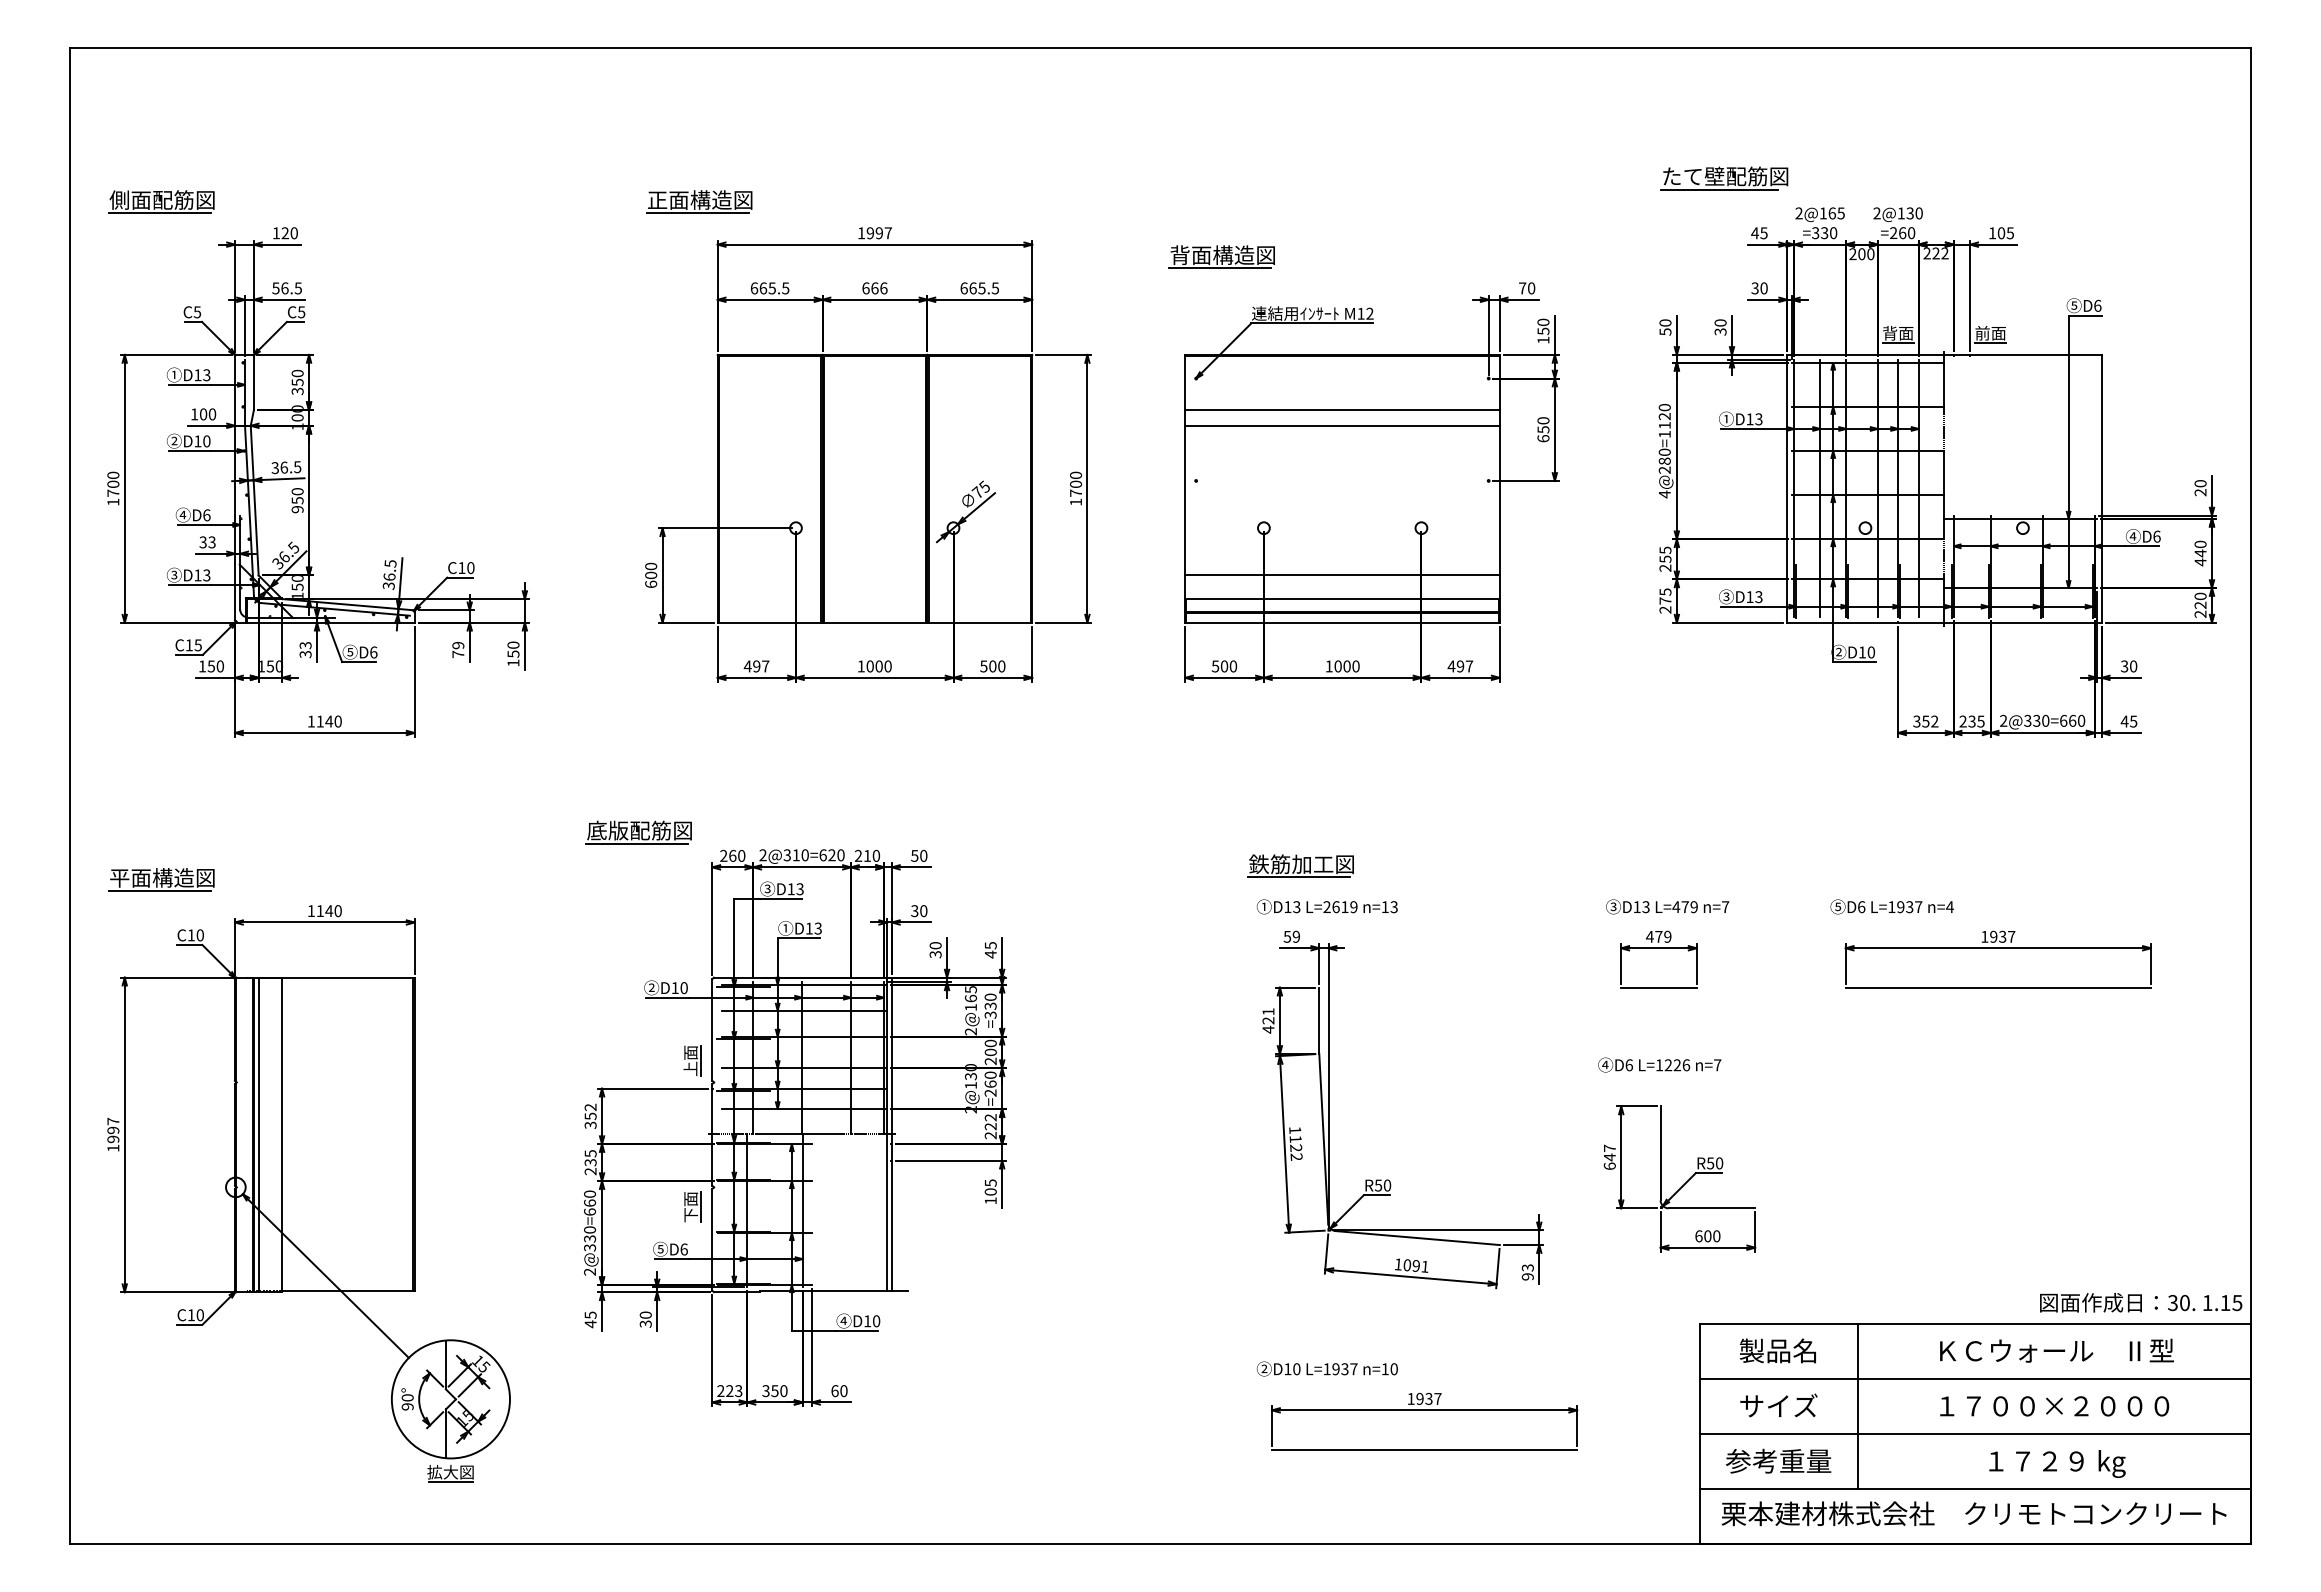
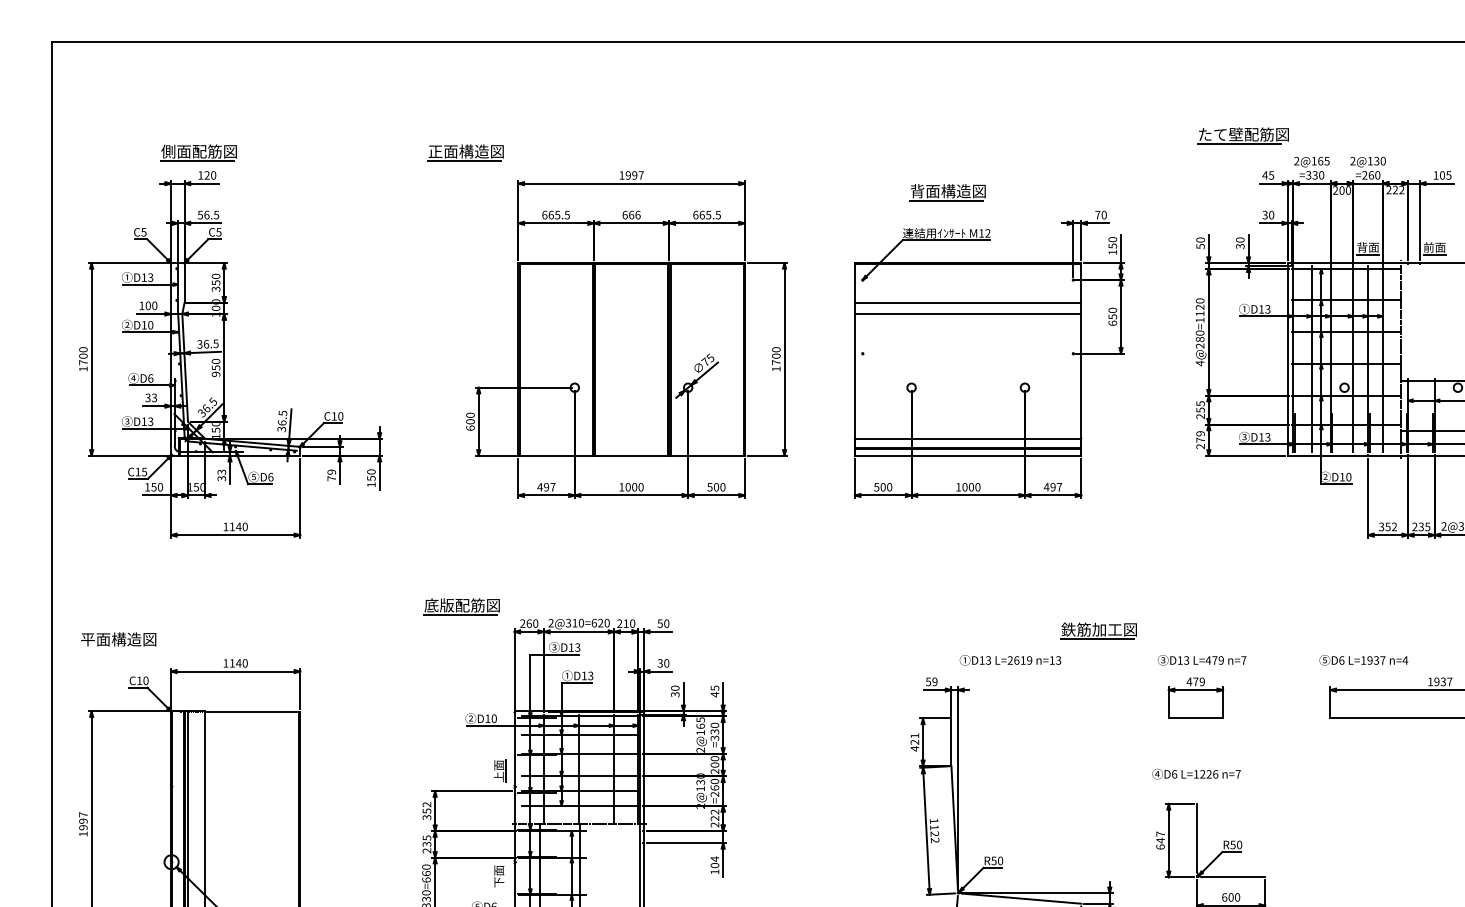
part: (161, 201) -> (198, 152), moved
part: (699, 201) -> (465, 152), moved
part: (1221, 256) -> (947, 192), moved
line: (1342, 575) -> (968, 421), removed
text: (1665, 591) -> (1200, 433), 275 -> 279
part: (1300, 865) -> (1098, 630), moved
line: (159, 890) -> (116, 648), removed
text: (1326, 906) -> (1009, 660), moved
text: (990, 1183) -> (714, 859), 105 -> 104
line: (700, 1206) -> (506, 875), removed

